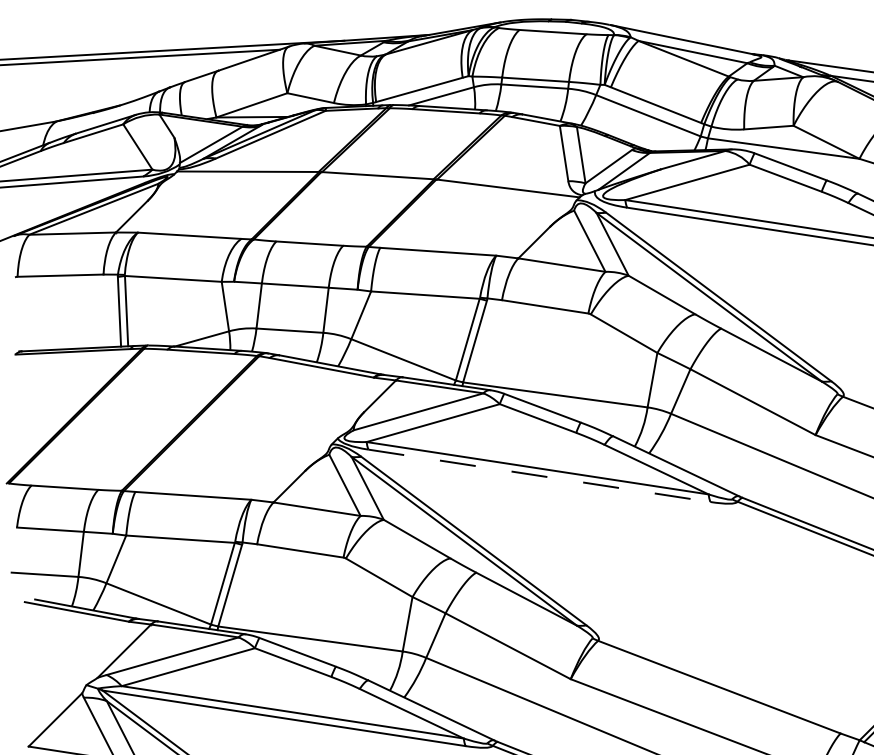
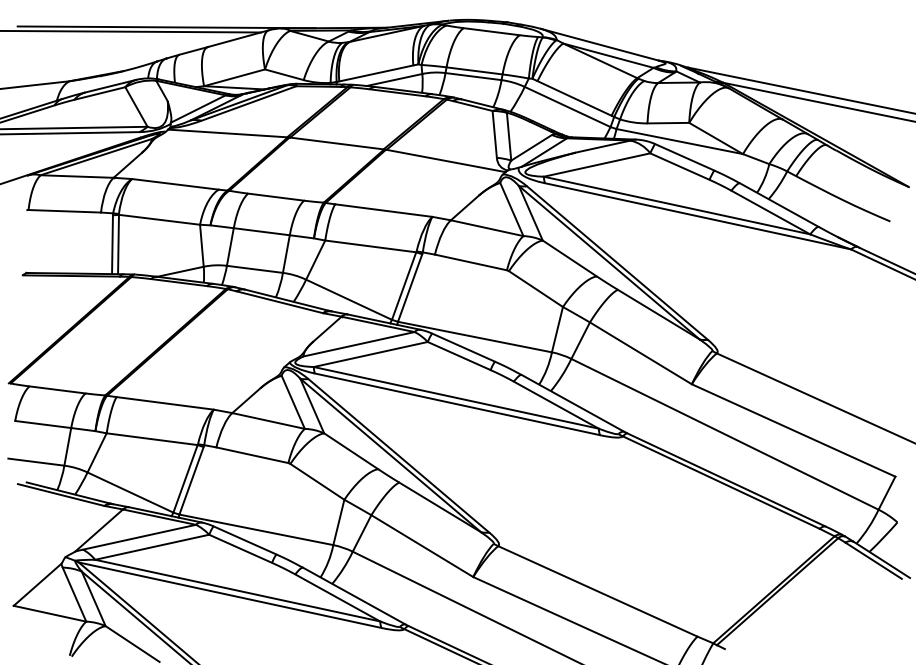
line: (539, 476) -> (457, 404), dashed -> solid

